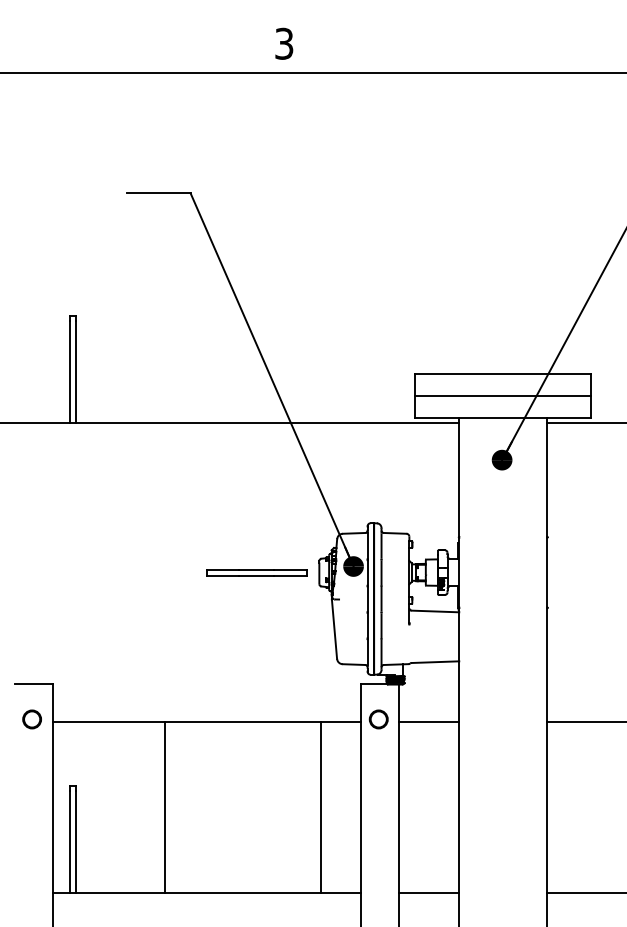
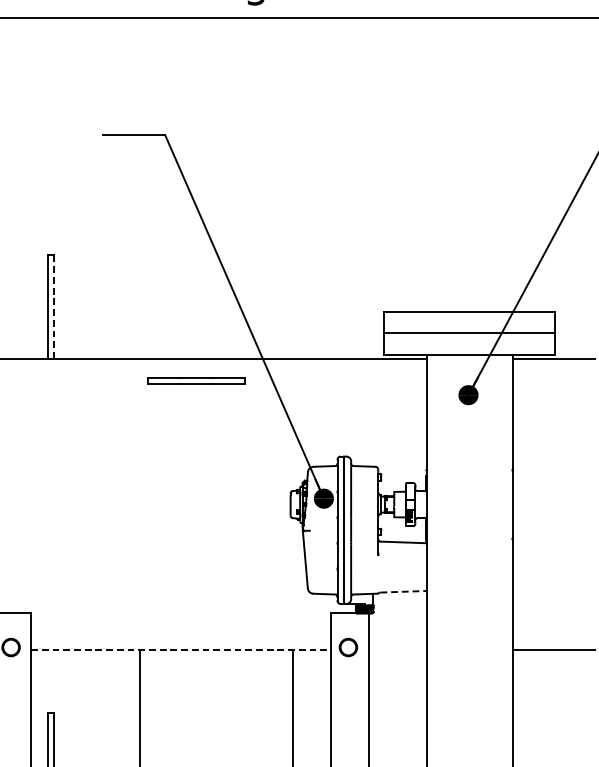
line: (76, 371) -> (54, 308), solid -> dashed
part: (256, 572) -> (196, 380), moved
line: (435, 662) -> (403, 592), solid -> dashed
line: (207, 722) -> (181, 650), solid -> dashed
line: (429, 722) -> (397, 650), removed

